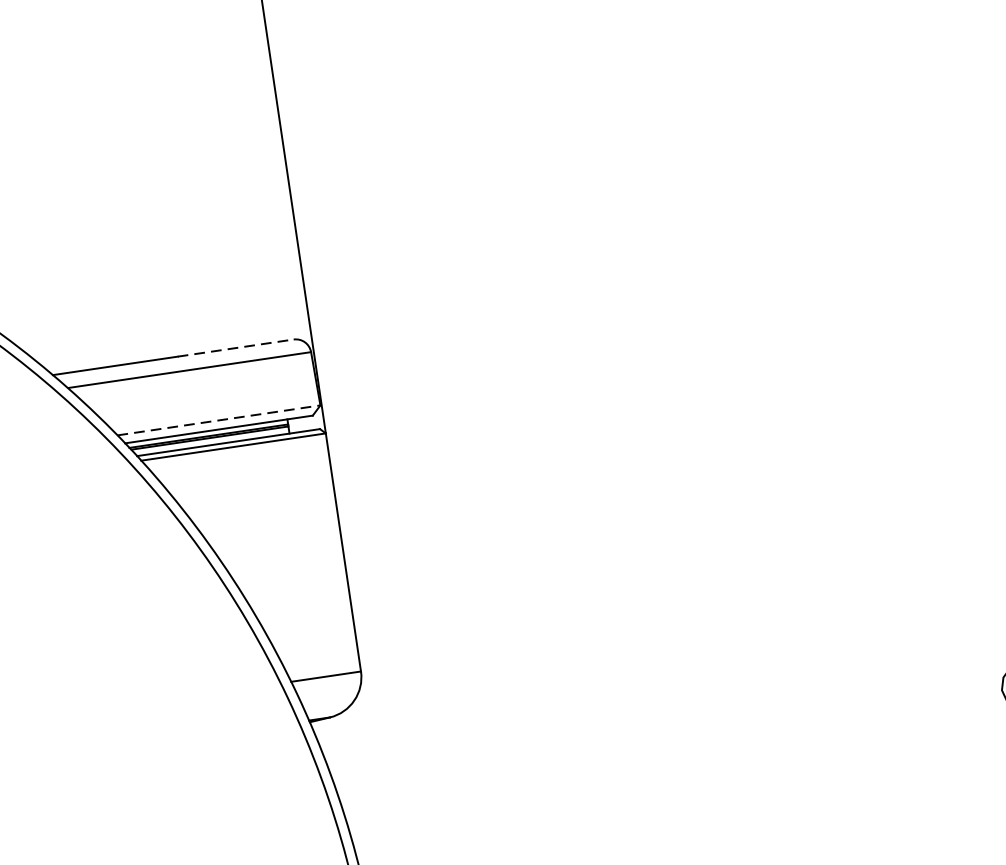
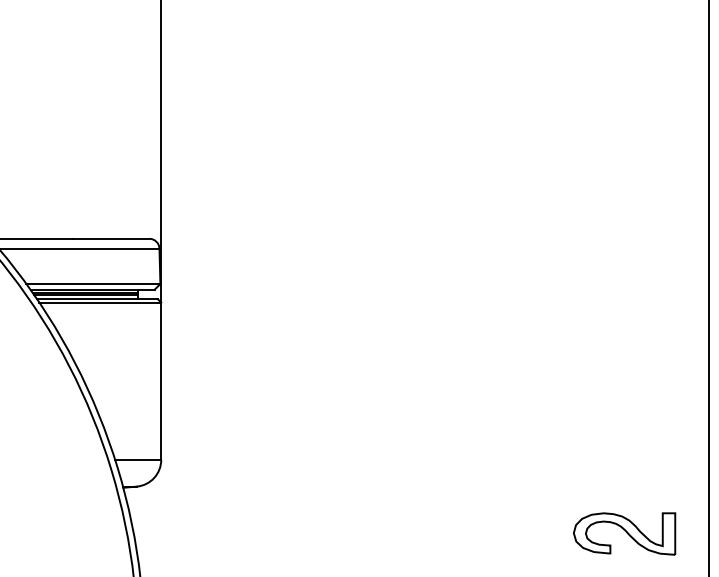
line: (236, 347) -> (111, 238), dashed -> solid
line: (219, 419) -> (93, 283), dashed -> solid

